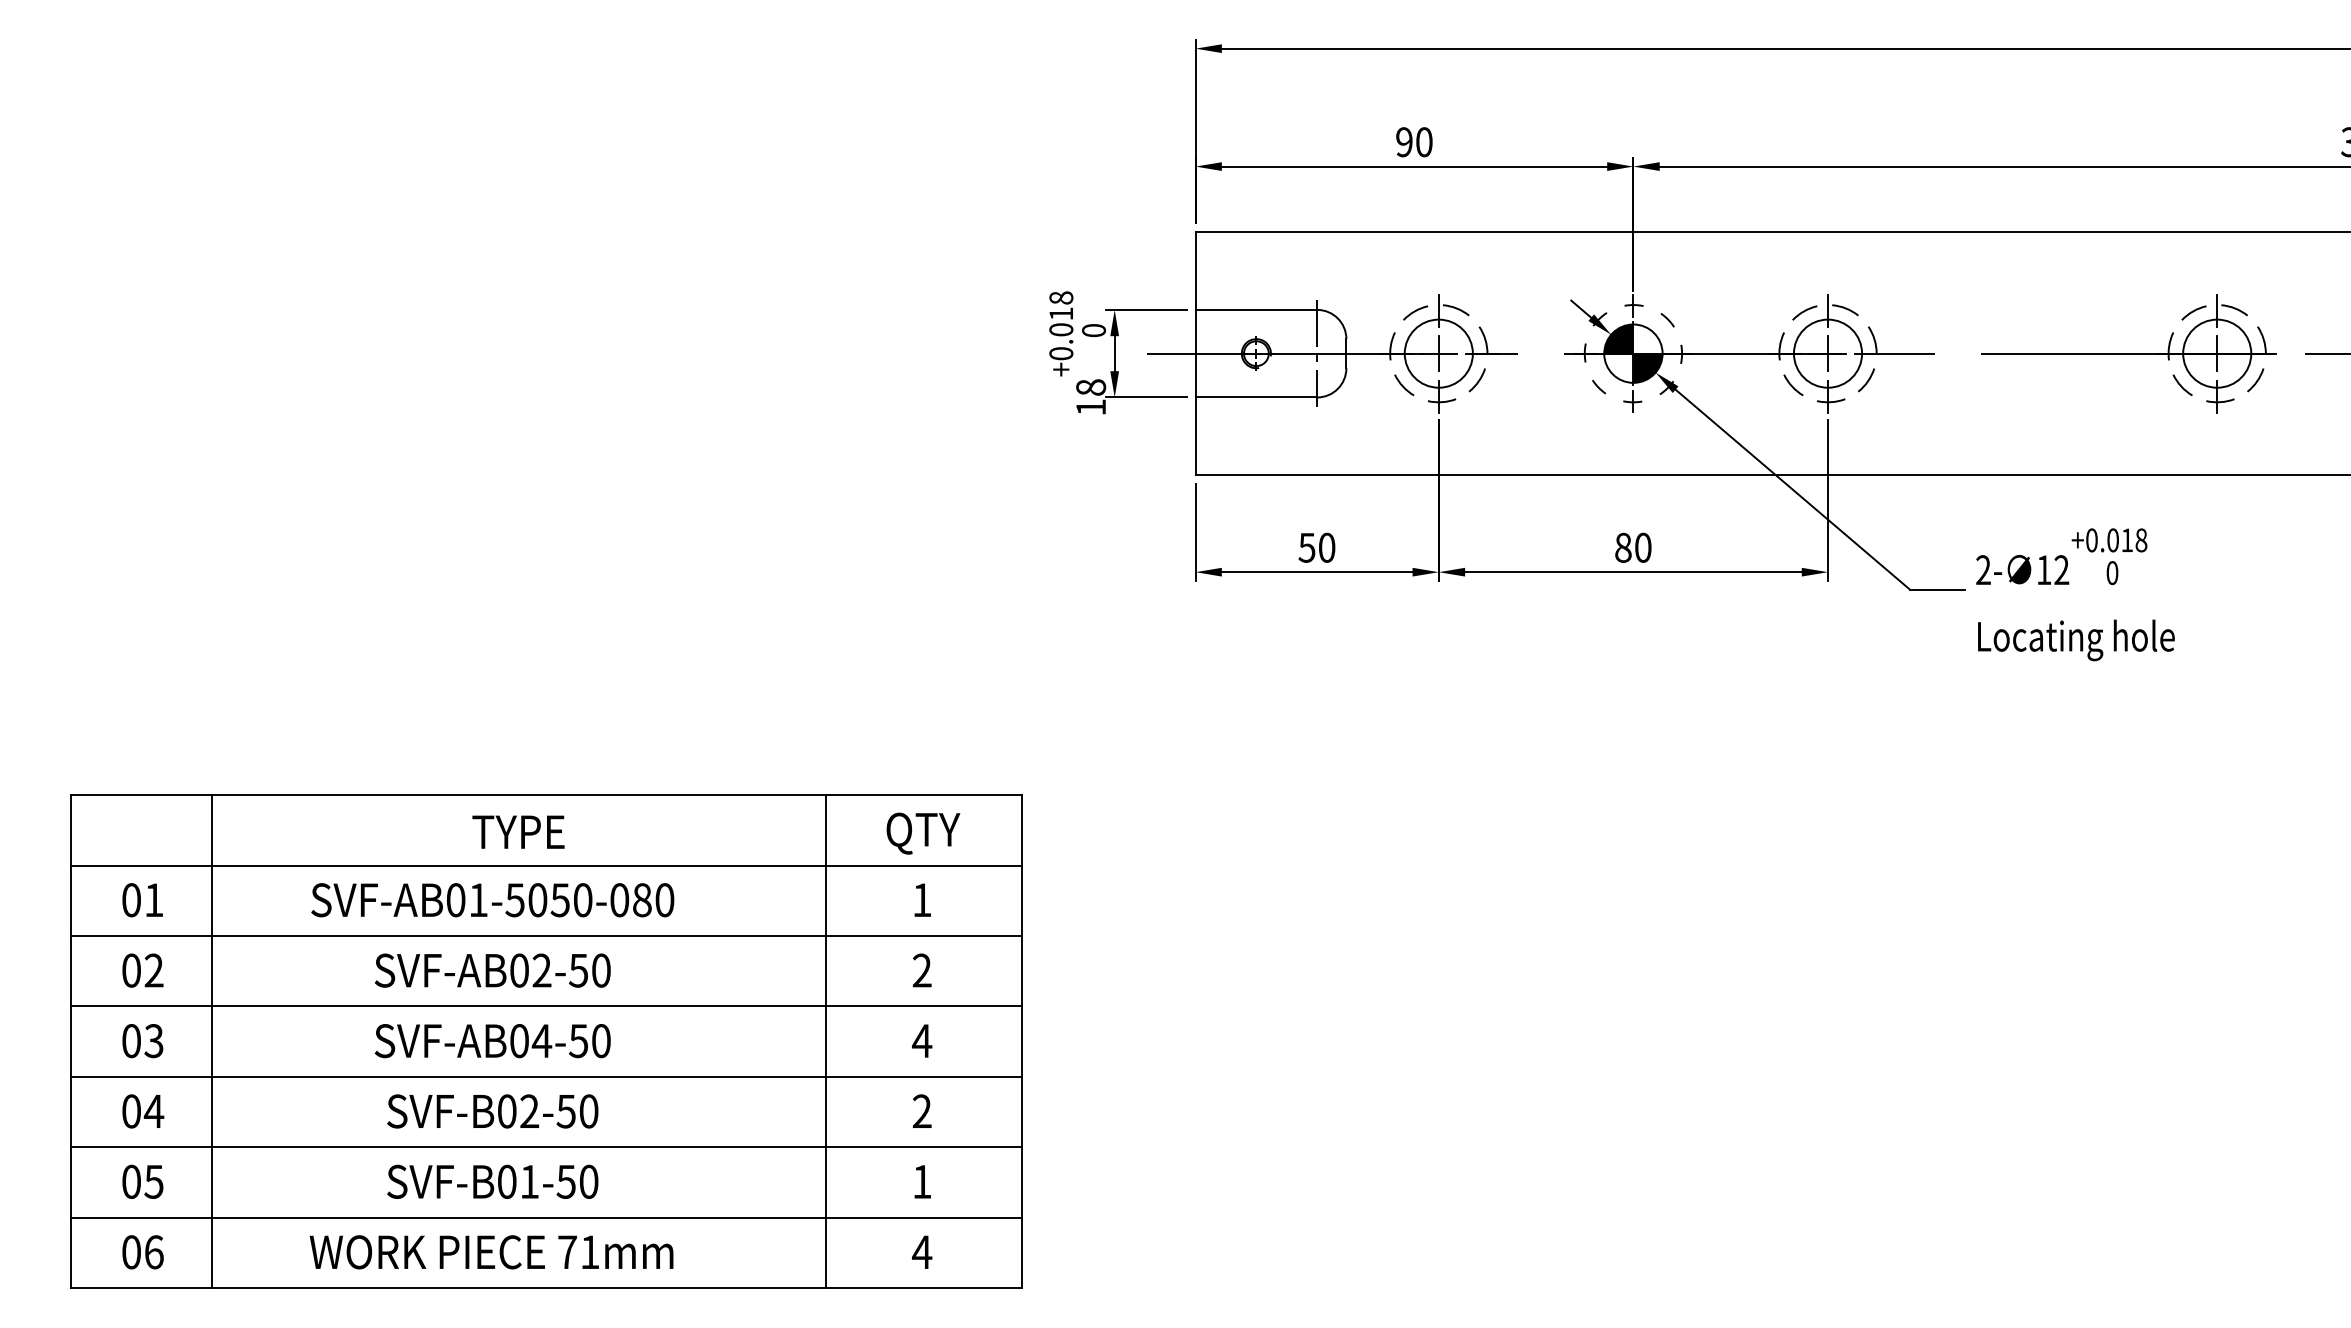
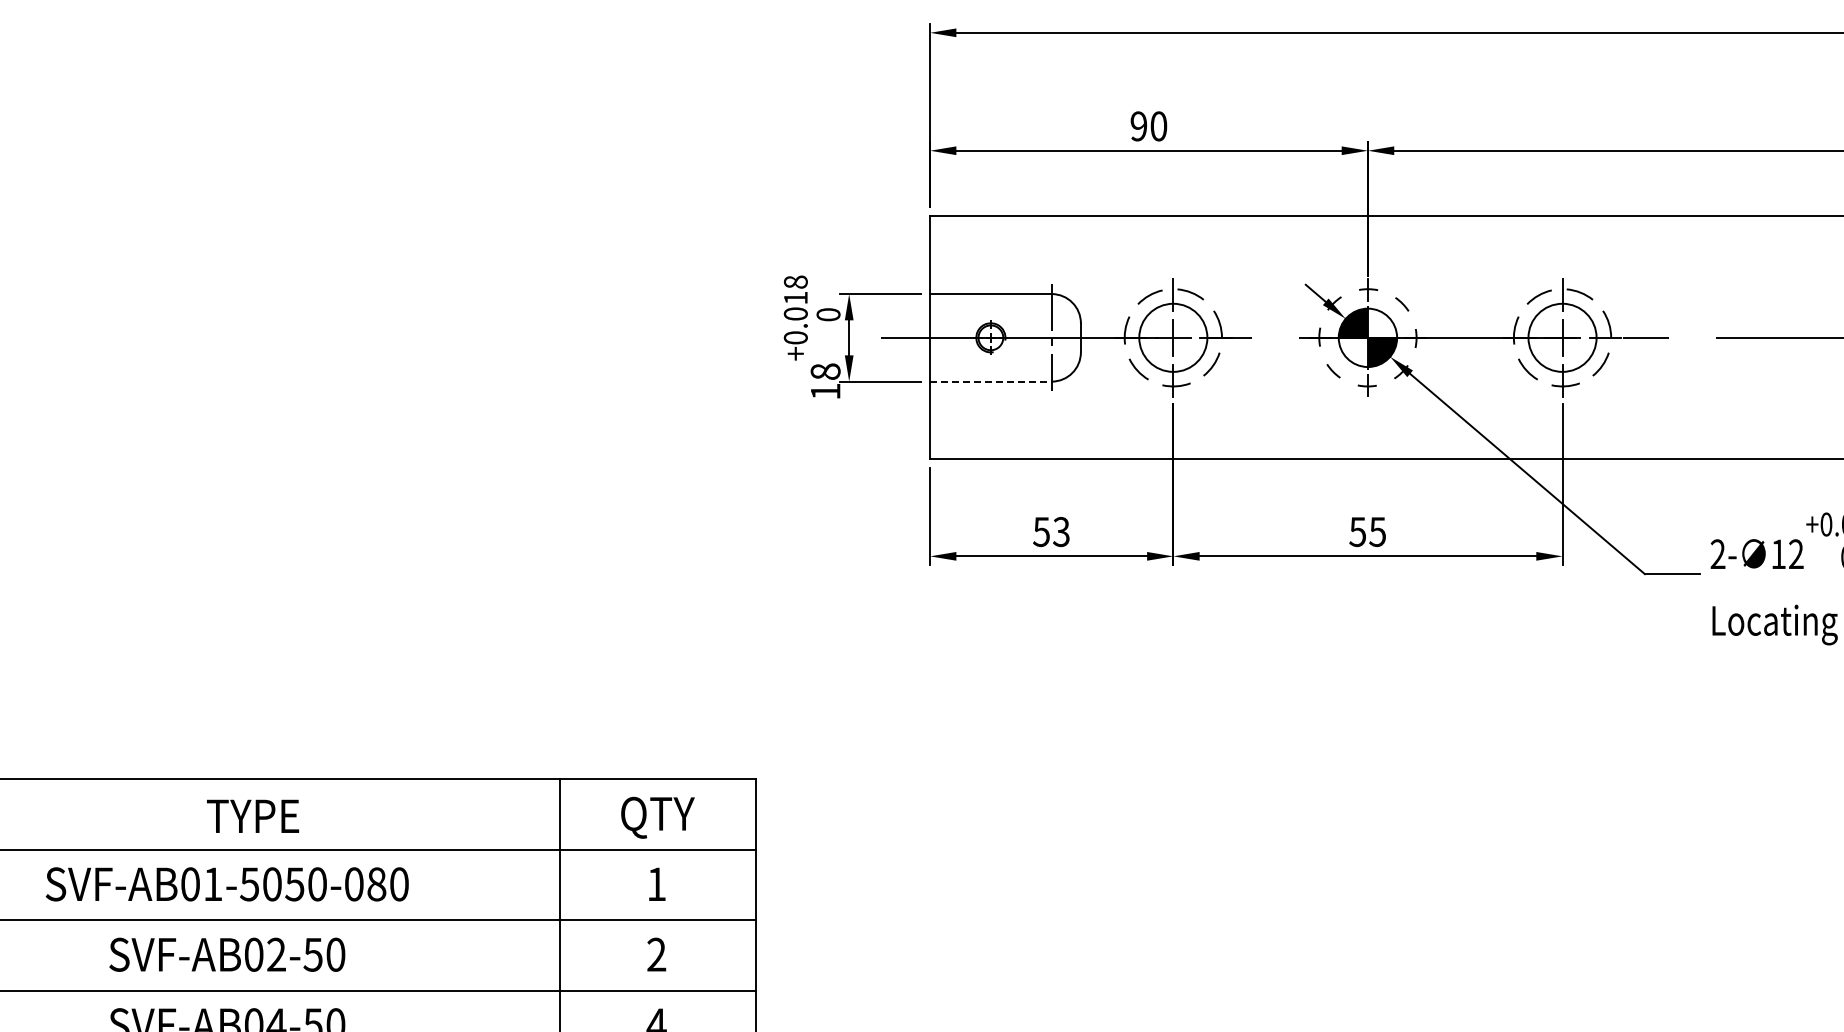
line: (1256, 397) -> (991, 381), solid -> dashed
text: (1326, 547) -> (1061, 531), 50 -> 53
text: (1632, 547) -> (1367, 531), 80 -> 55

